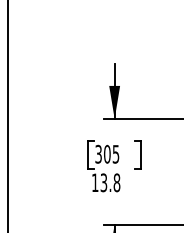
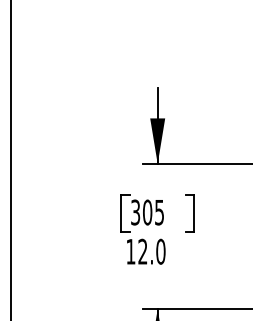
text: (110, 182) -> (151, 251), 13.8 -> 12.0

